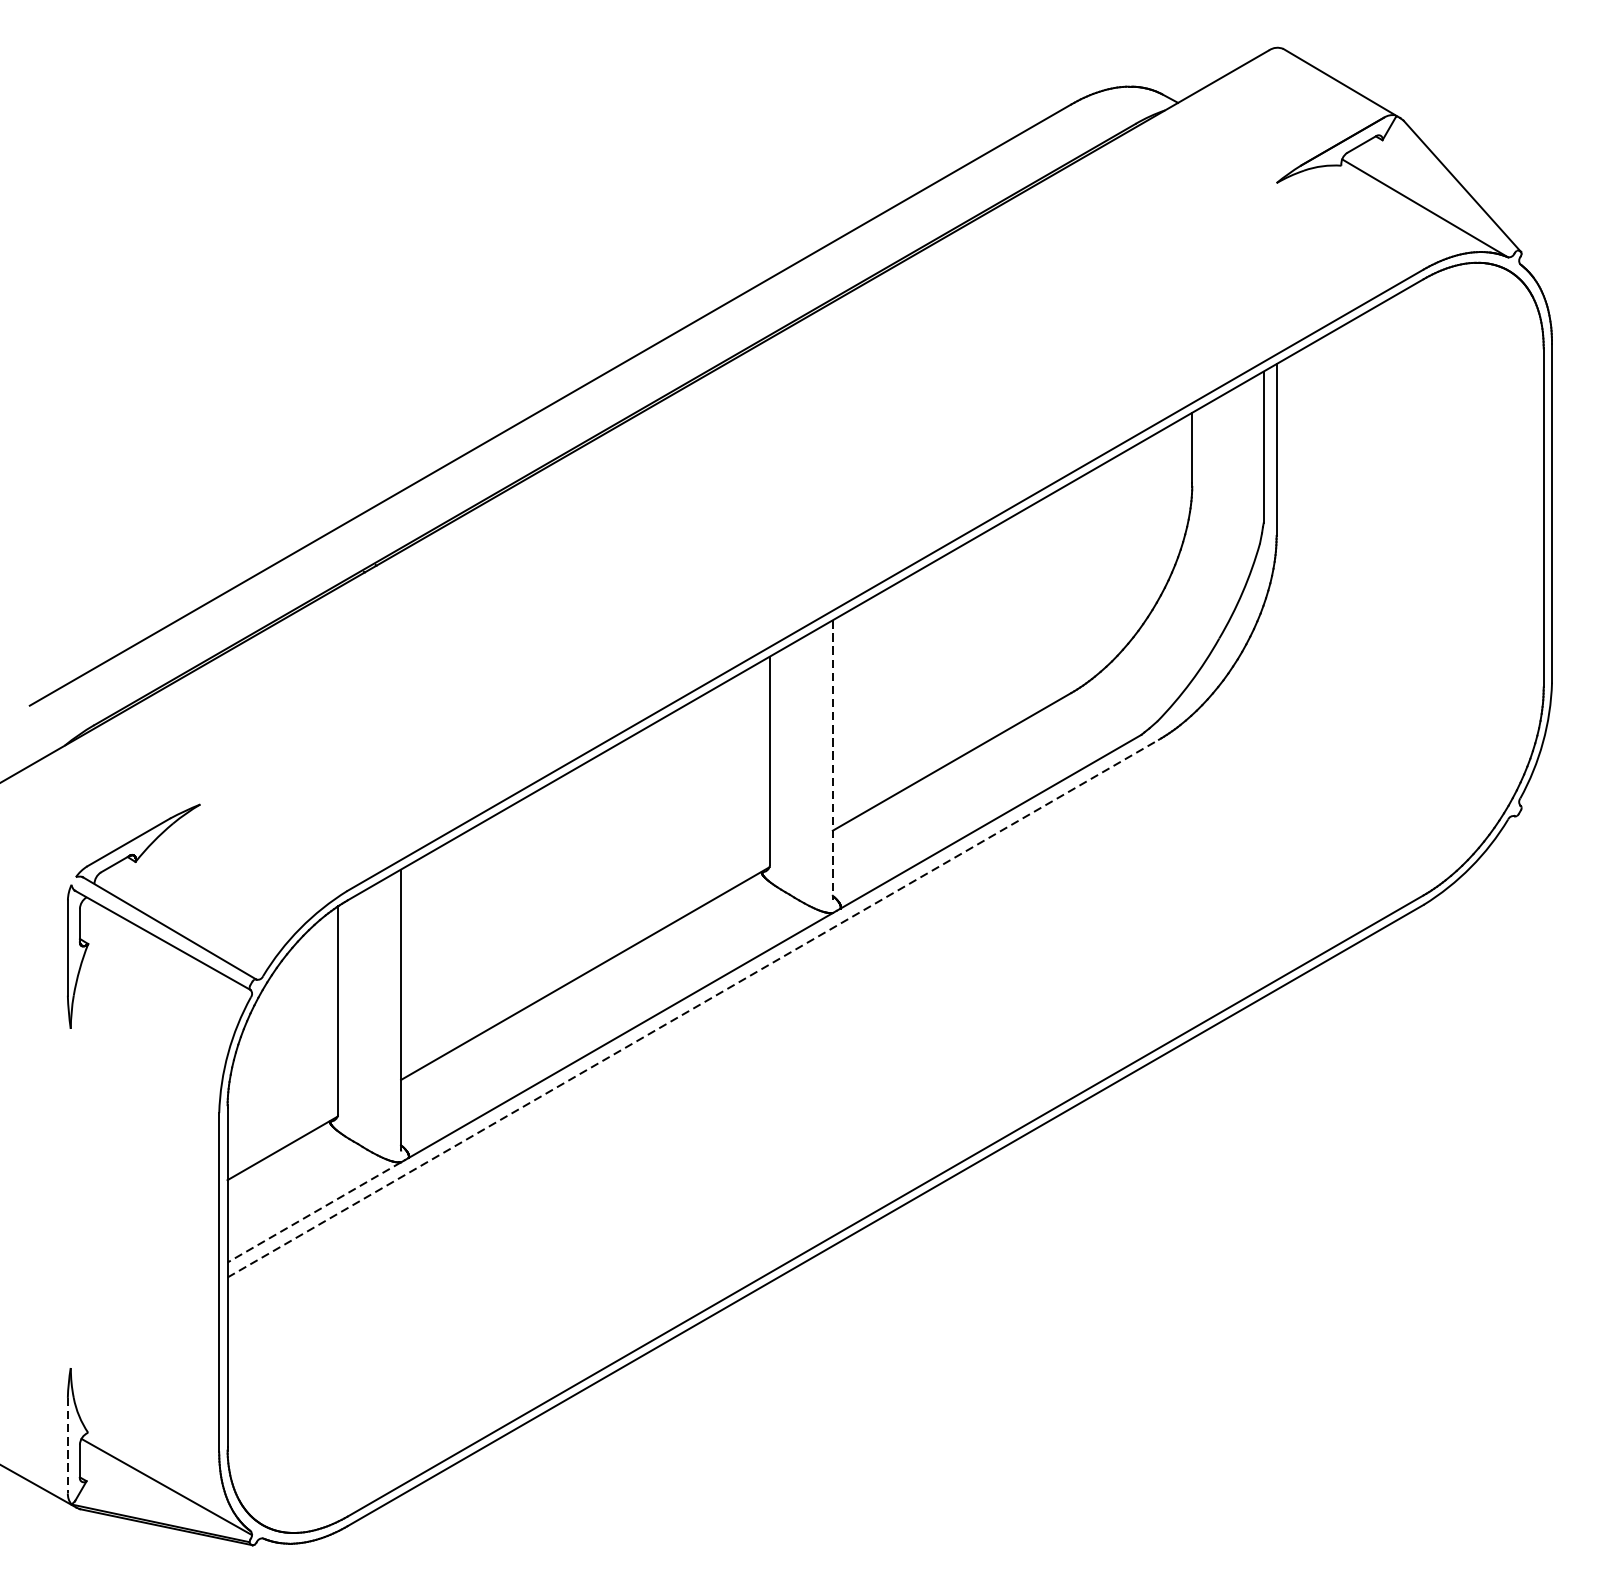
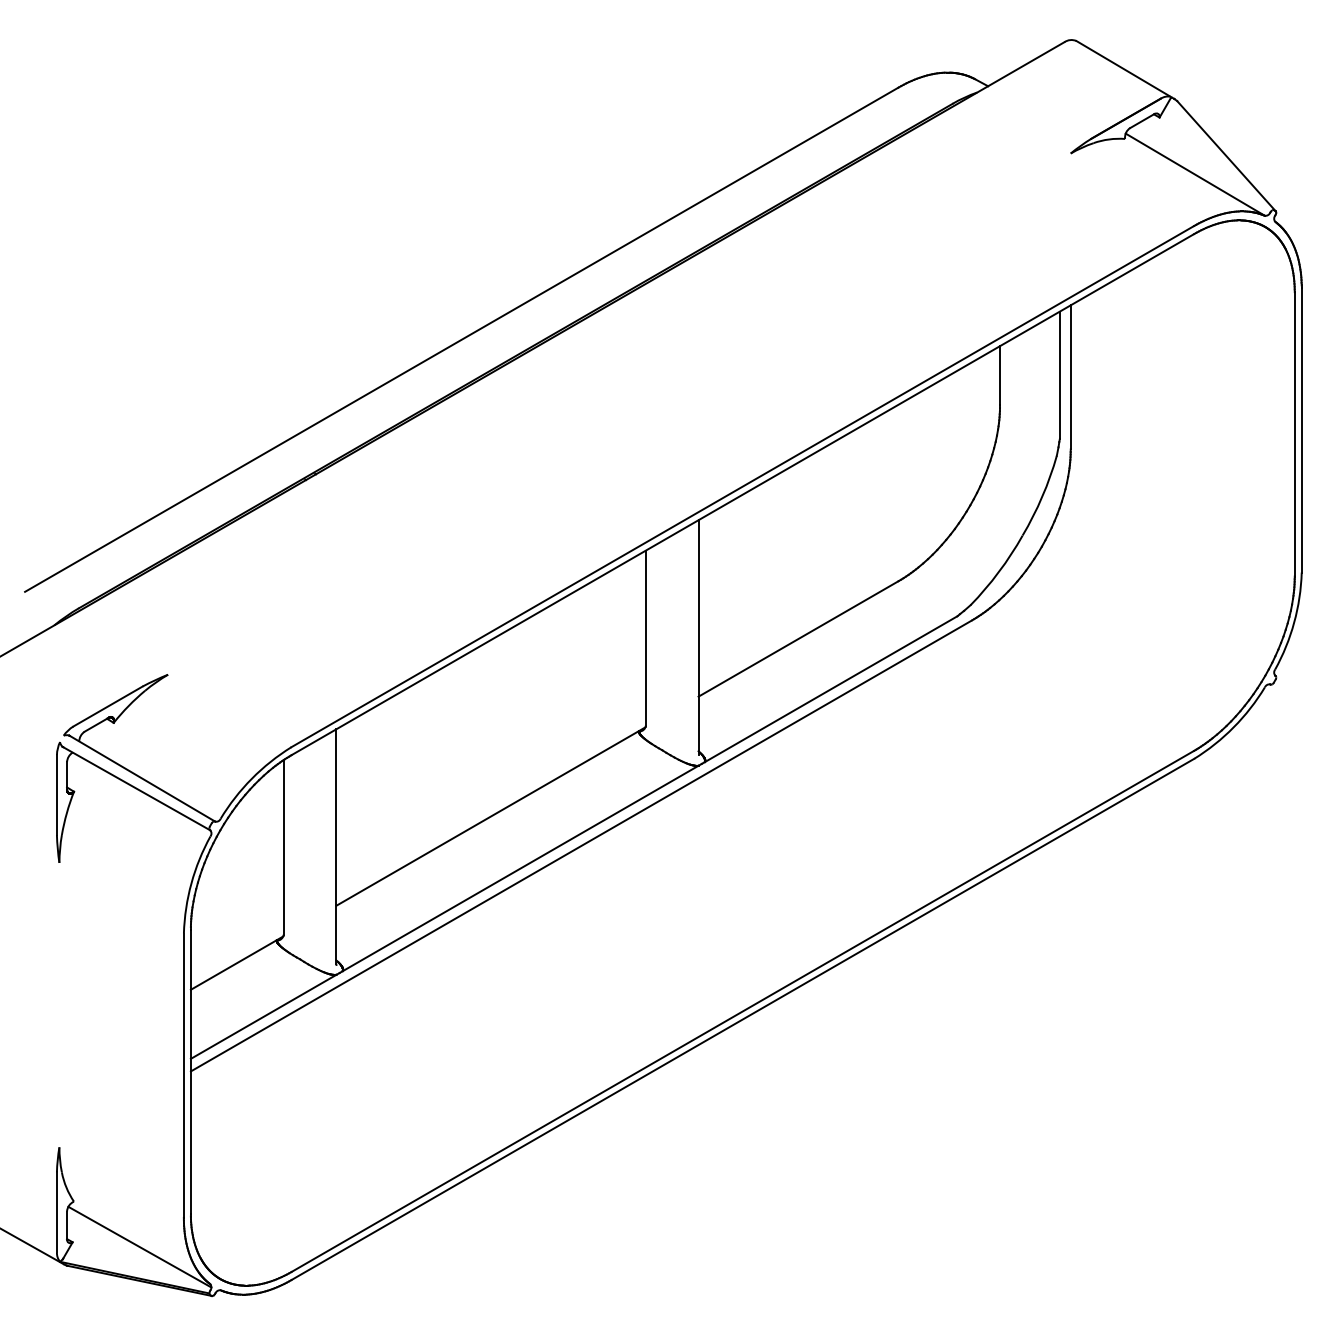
line: (832, 760) -> (698, 637), dashed -> solid
line: (693, 1008) -> (581, 845), dashed -> solid
line: (314, 1213) -> (263, 1017), dashed -> solid
line: (67, 1445) -> (56, 1212), dashed -> solid

